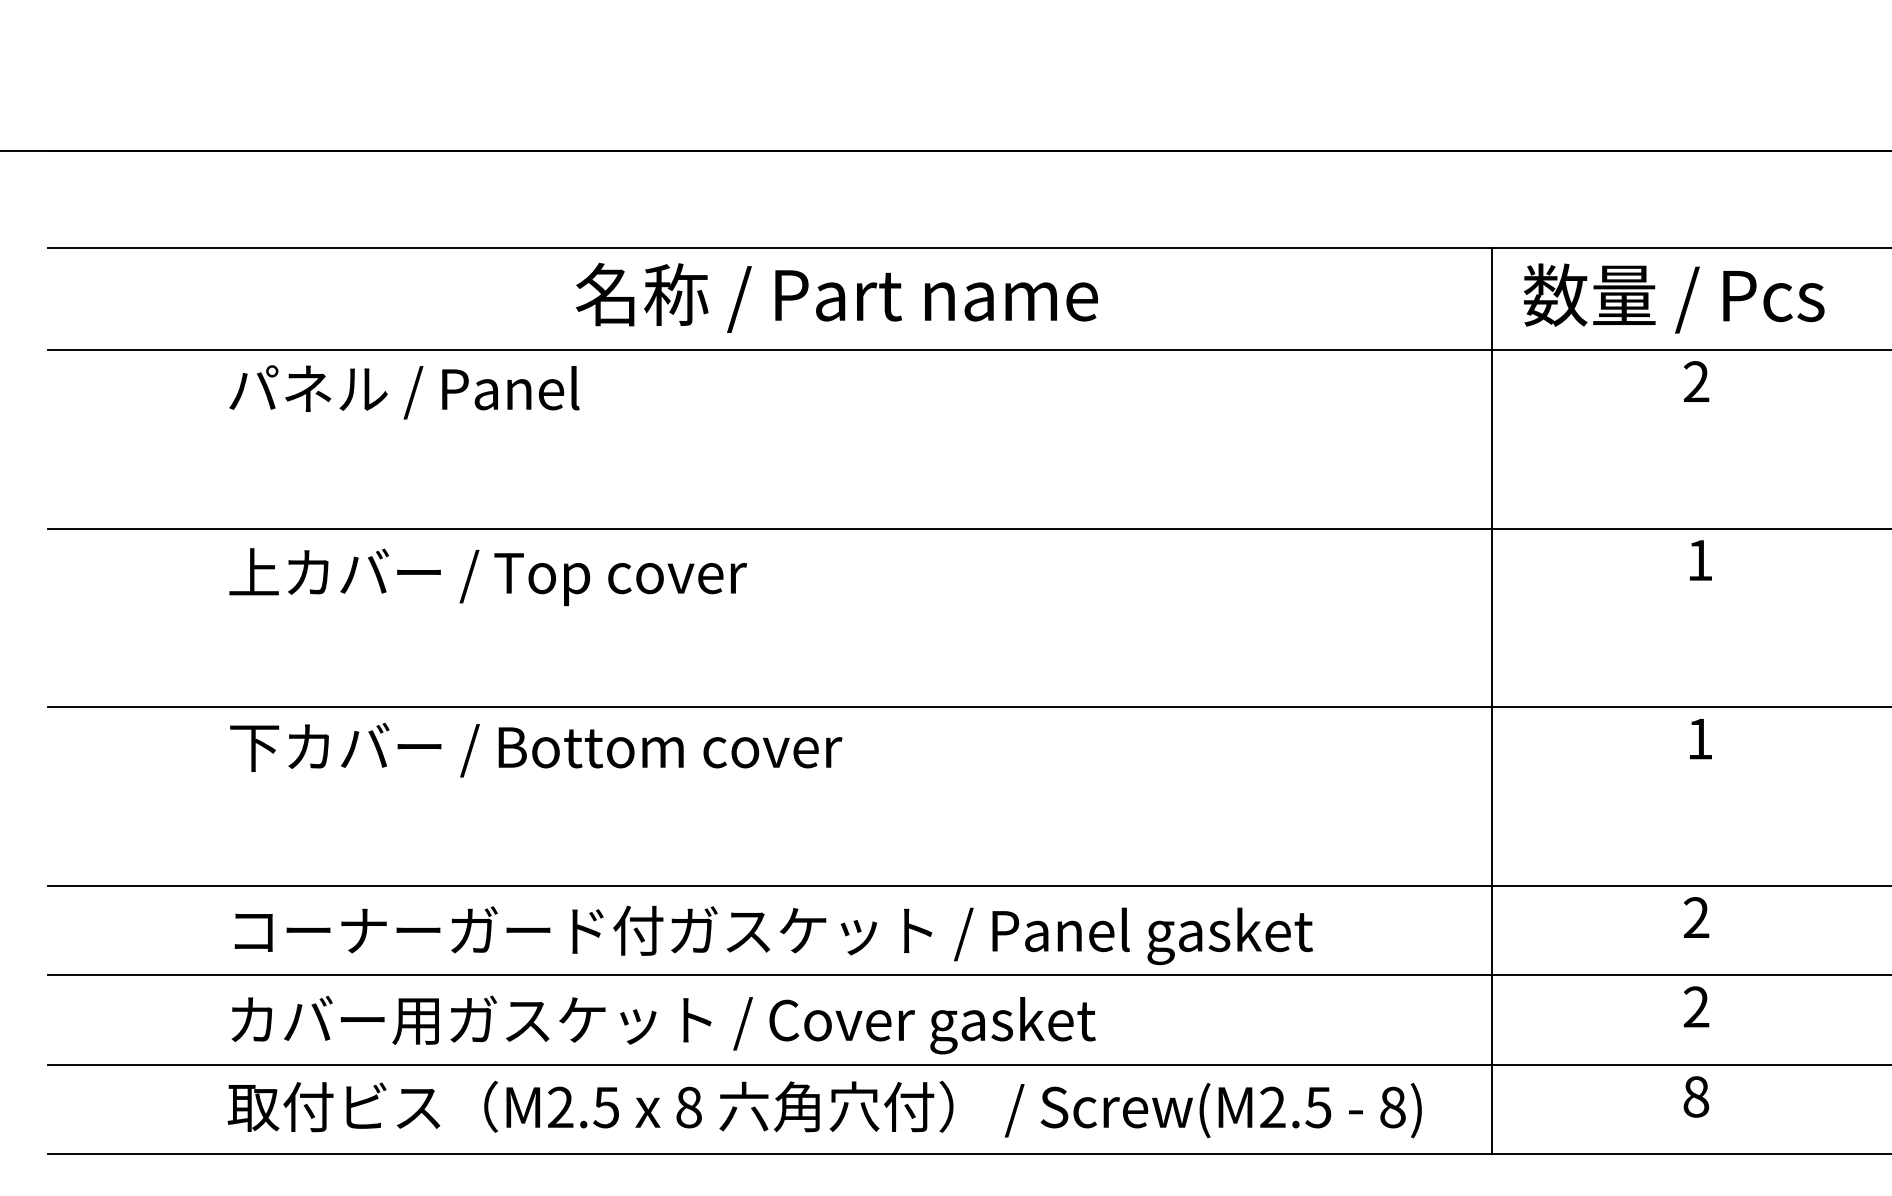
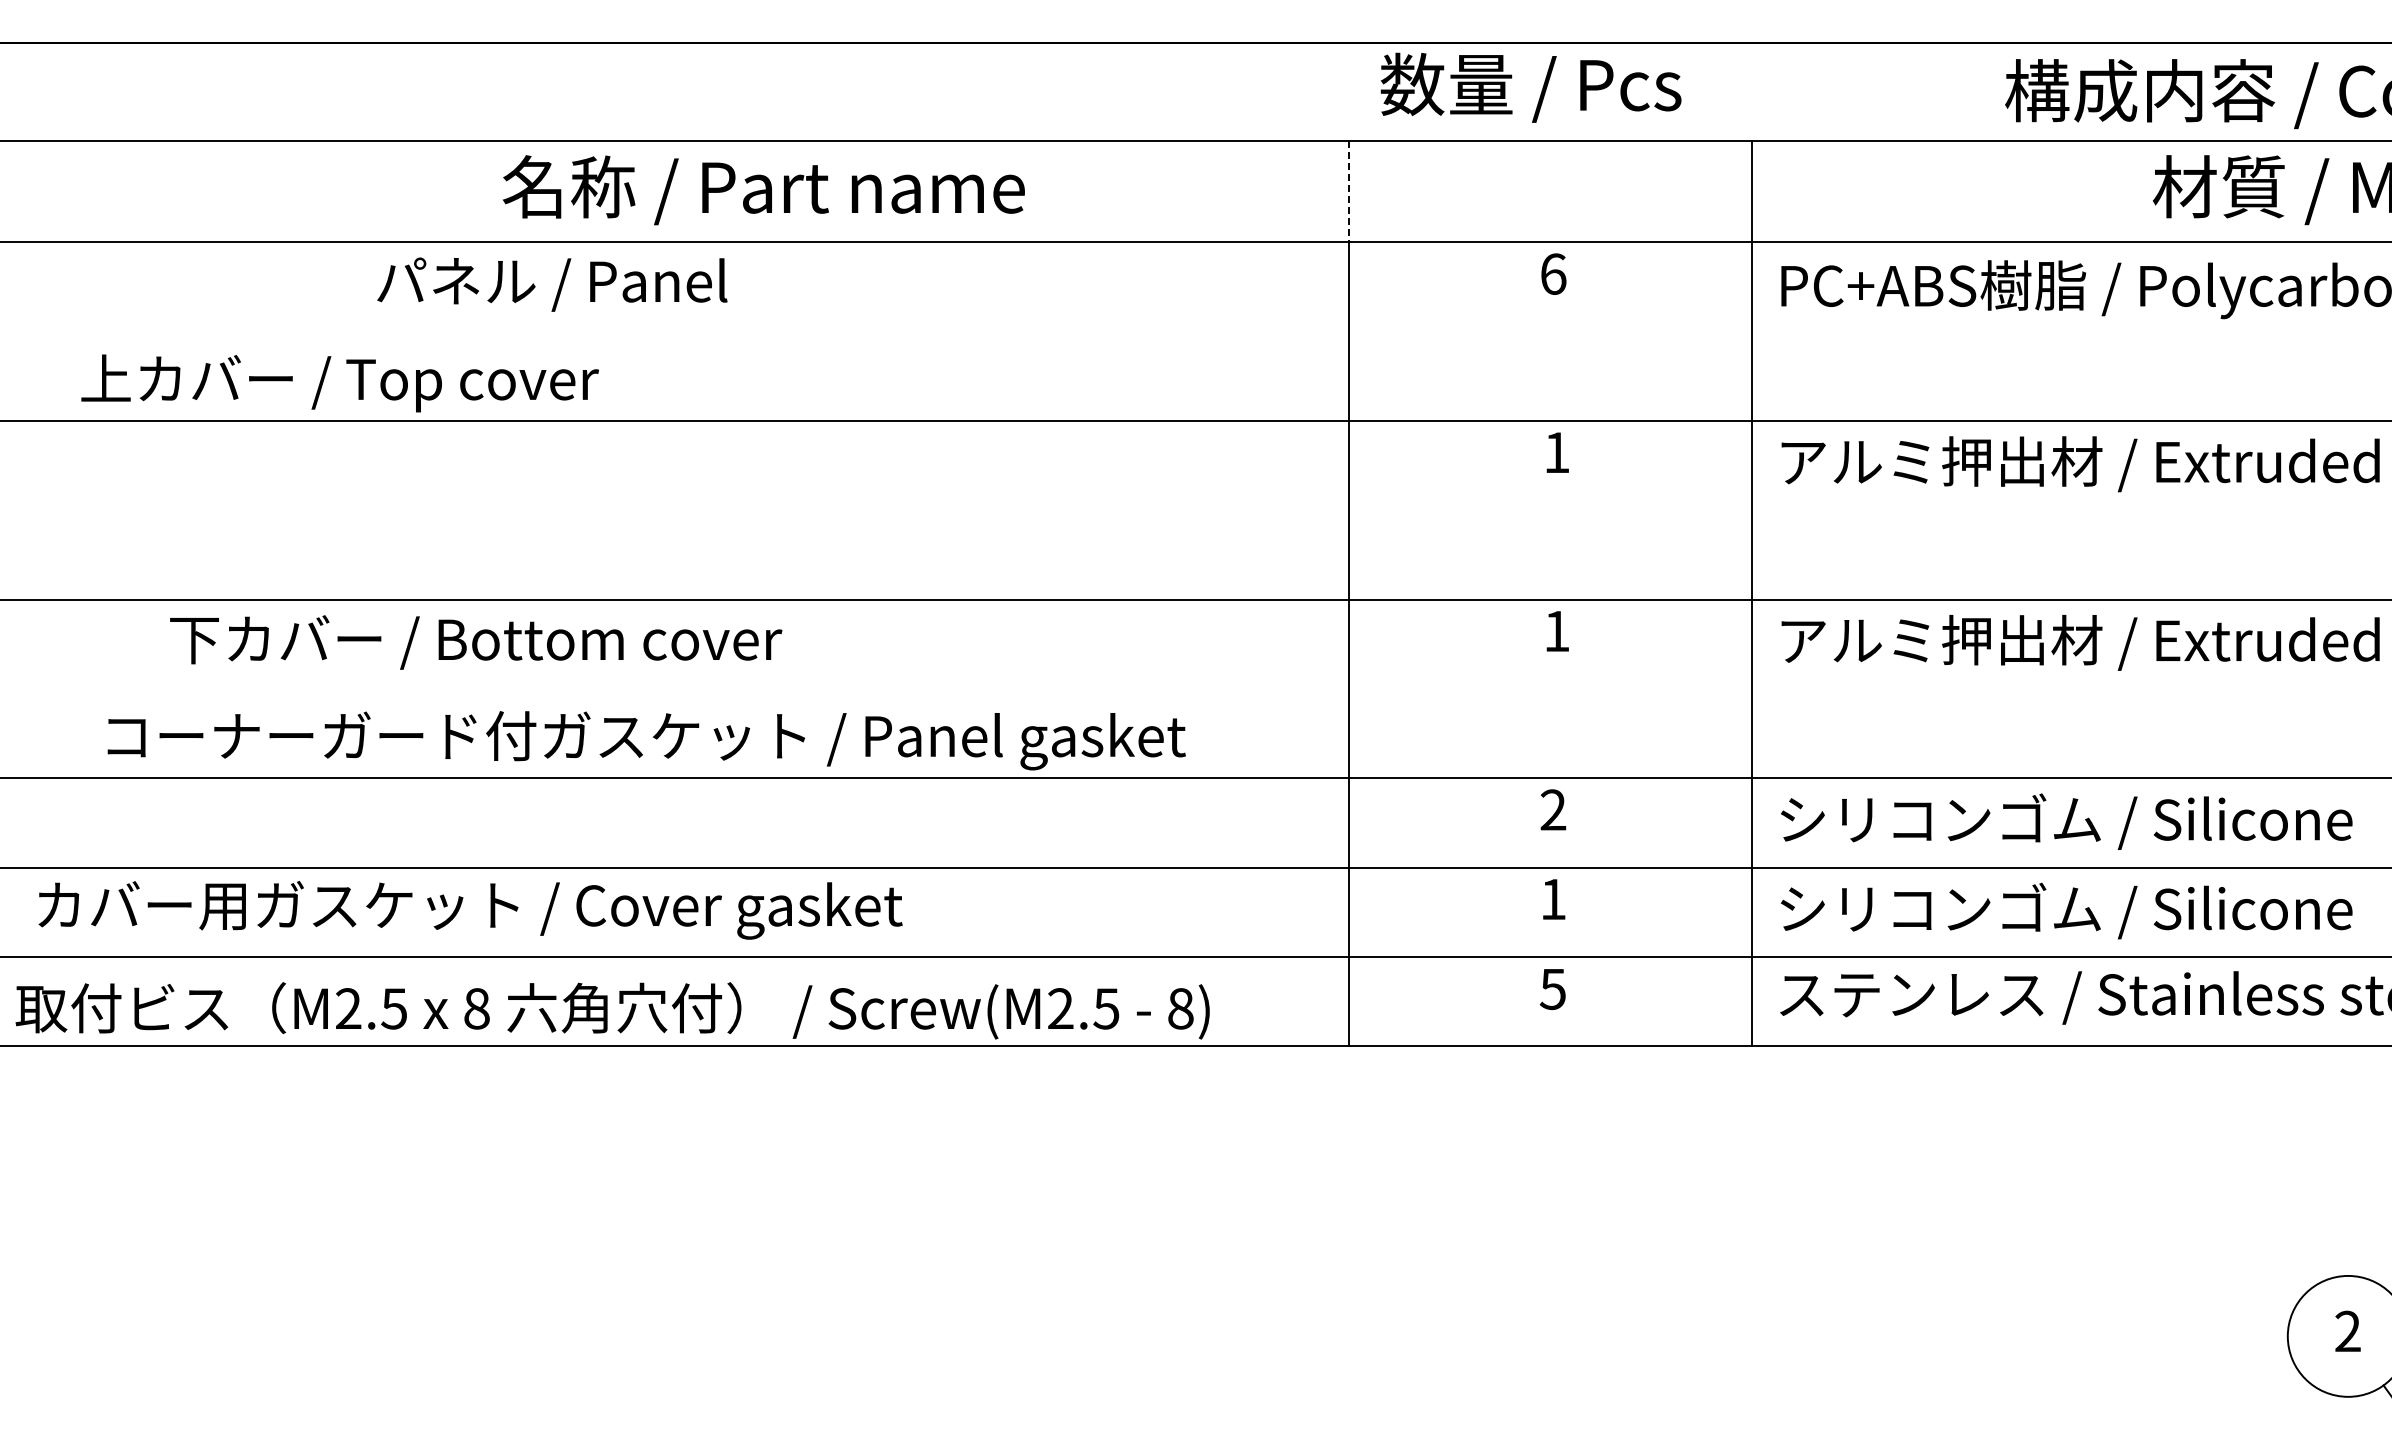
text: (836, 298) -> (763, 190), moved
text: (1673, 298) -> (1530, 87), moved
line: (1491, 299) -> (1348, 191), solid -> dashed
text: (1696, 381) -> (1553, 273), 2 -> 6
text: (404, 392) -> (552, 284), moved
text: (487, 577) -> (339, 383), moved
text: (536, 750) -> (476, 642), moved
text: (773, 935) -> (646, 740), moved
text: (1696, 1006) -> (1553, 898), 2 -> 1
text: (663, 1025) -> (470, 910), moved
text: (1695, 1097) -> (1552, 989), 8 -> 5
text: (824, 1109) -> (612, 1010), moved

